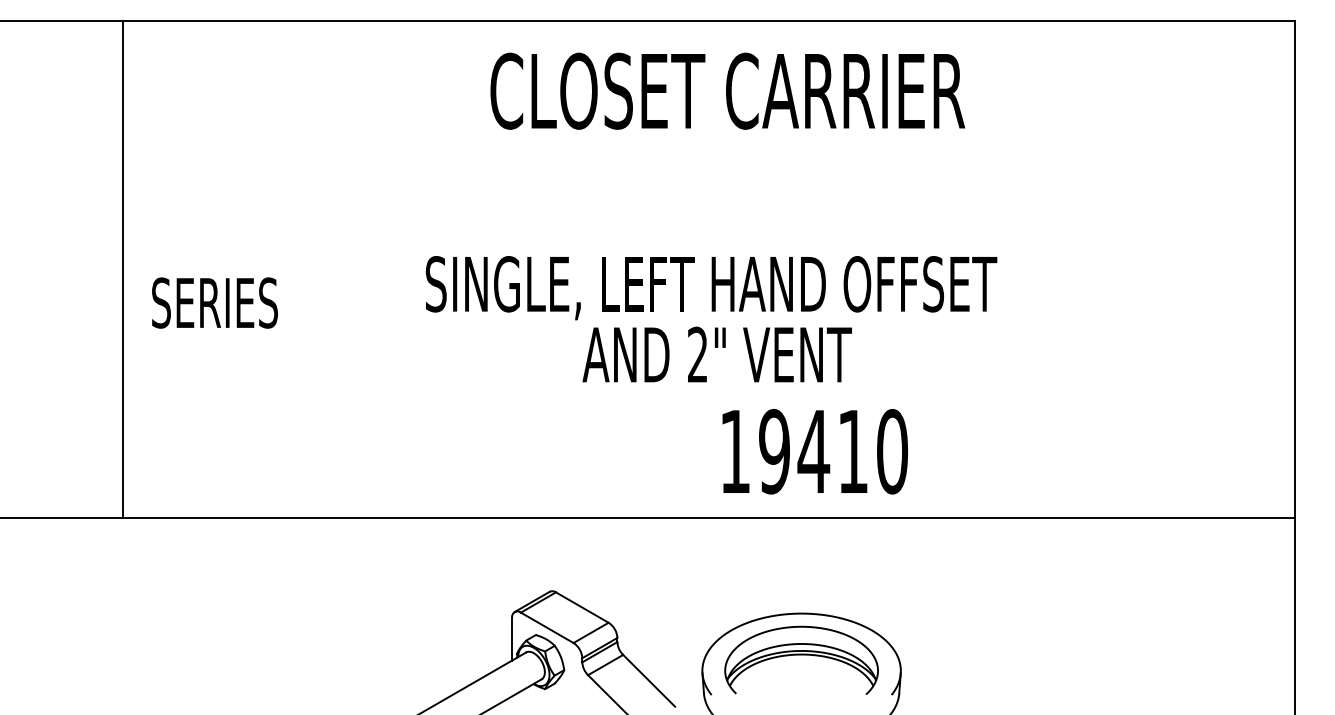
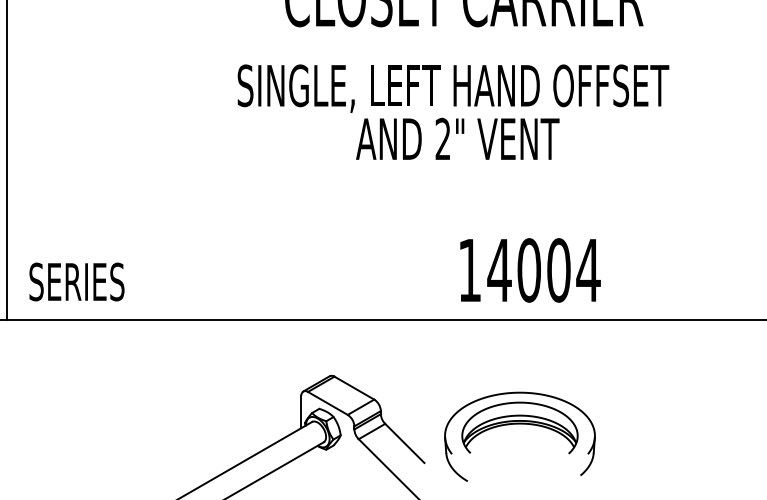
text: (214, 302) -> (76, 281), moved
text: (711, 319) -> (453, 112), moved
text: (833, 451) -> (544, 270), 19410 -> 14004

